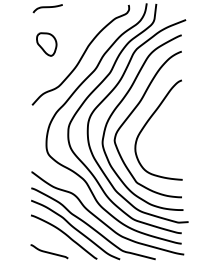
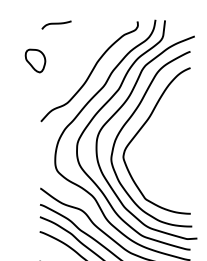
part: (46, 44) -> (35, 60), moved
curve: (148, 122) -> (157, 138), removed

